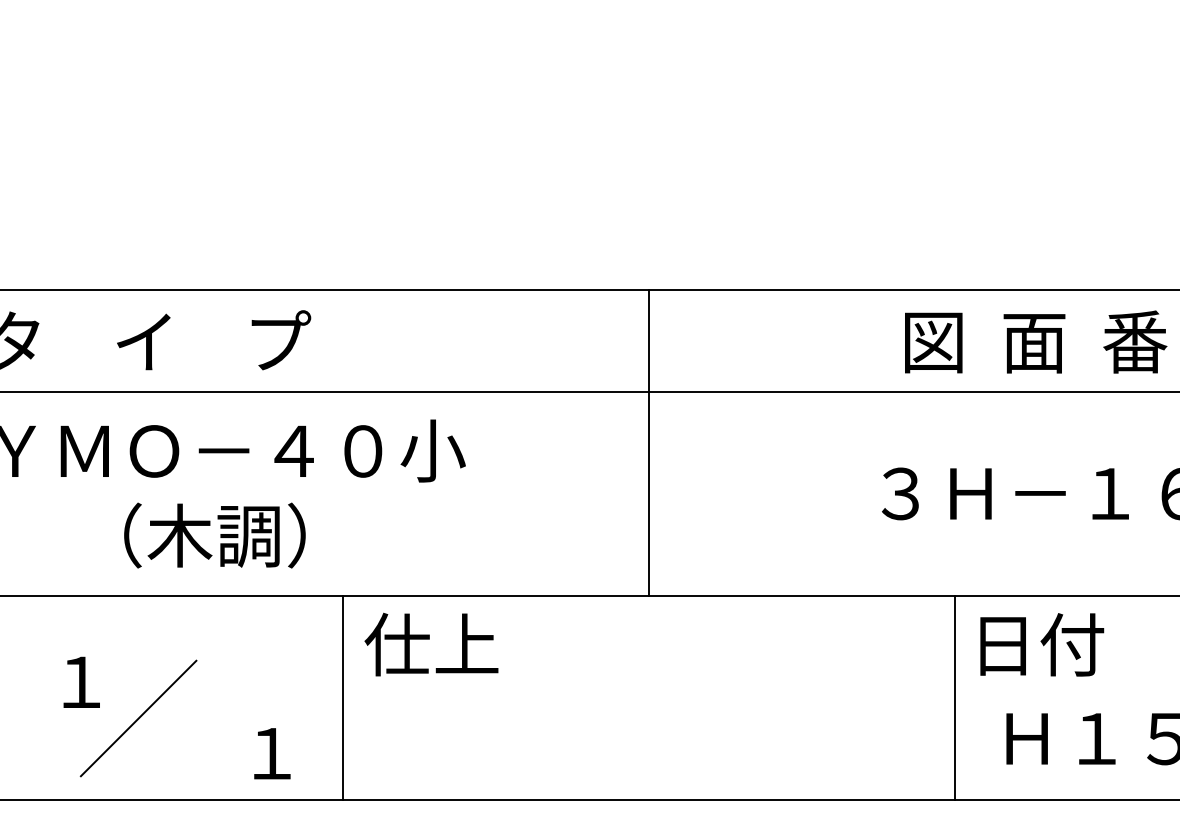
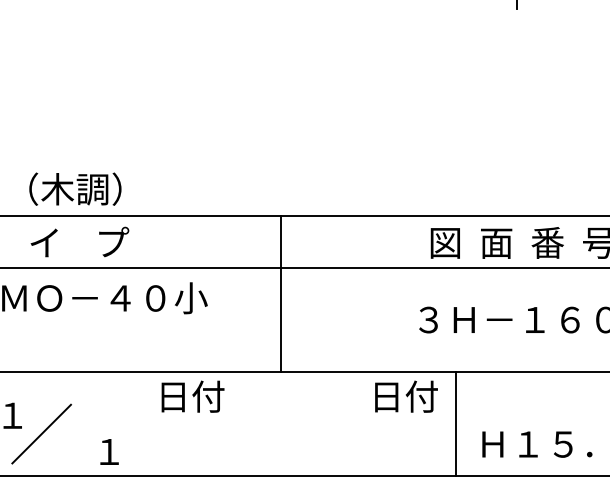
line: (648, 441) -> (280, 293), moved
text: (215, 534) -> (75, 188), moved
text: (431, 644) -> (190, 396), 仕上 -> 日付
text: (1042, 644) -> (406, 396), moved
line: (343, 697) -> (145, 423), removed

